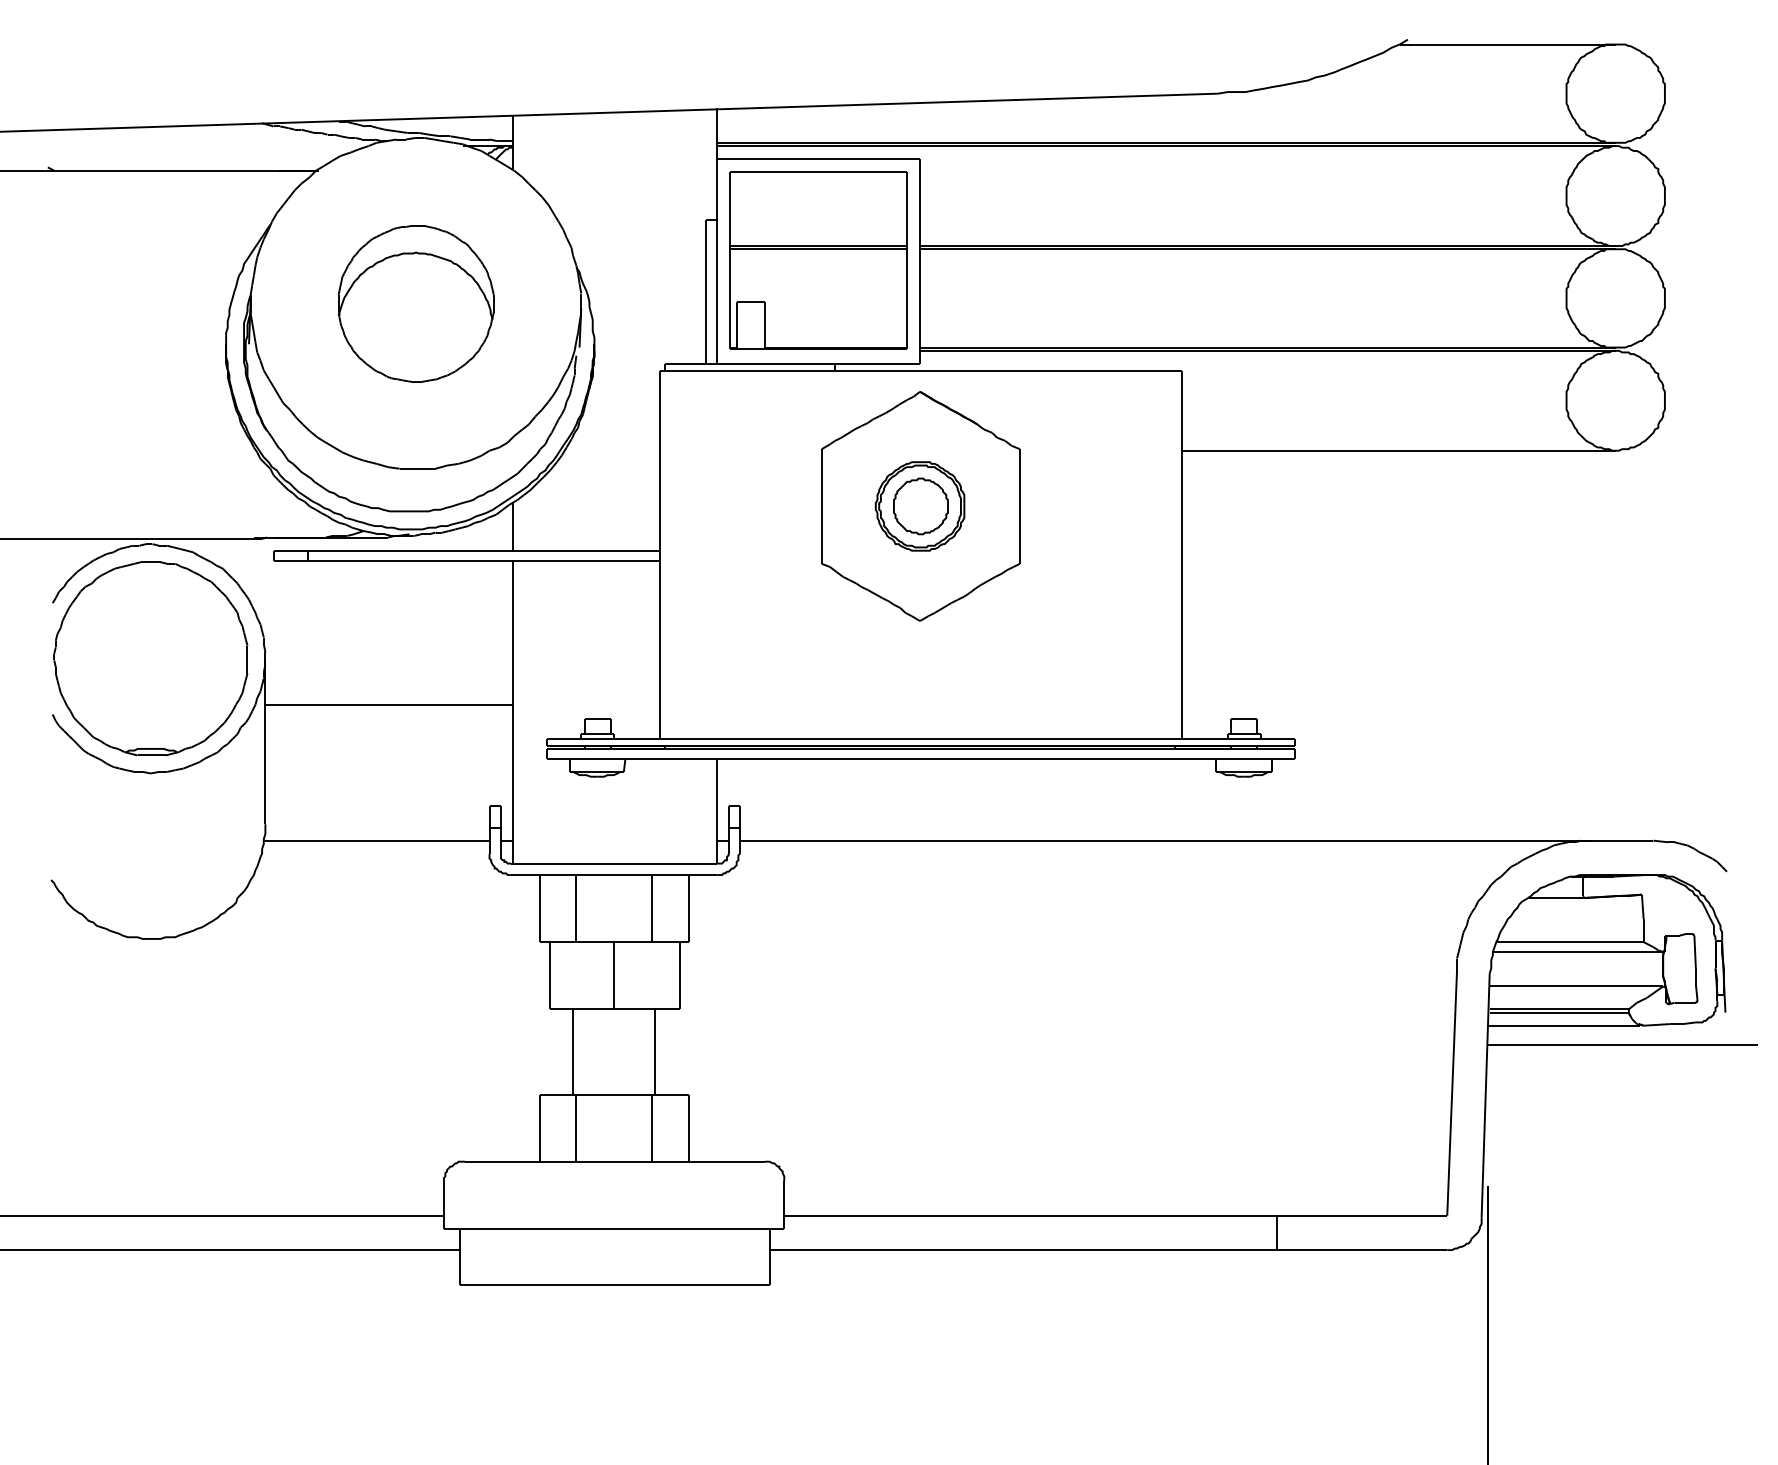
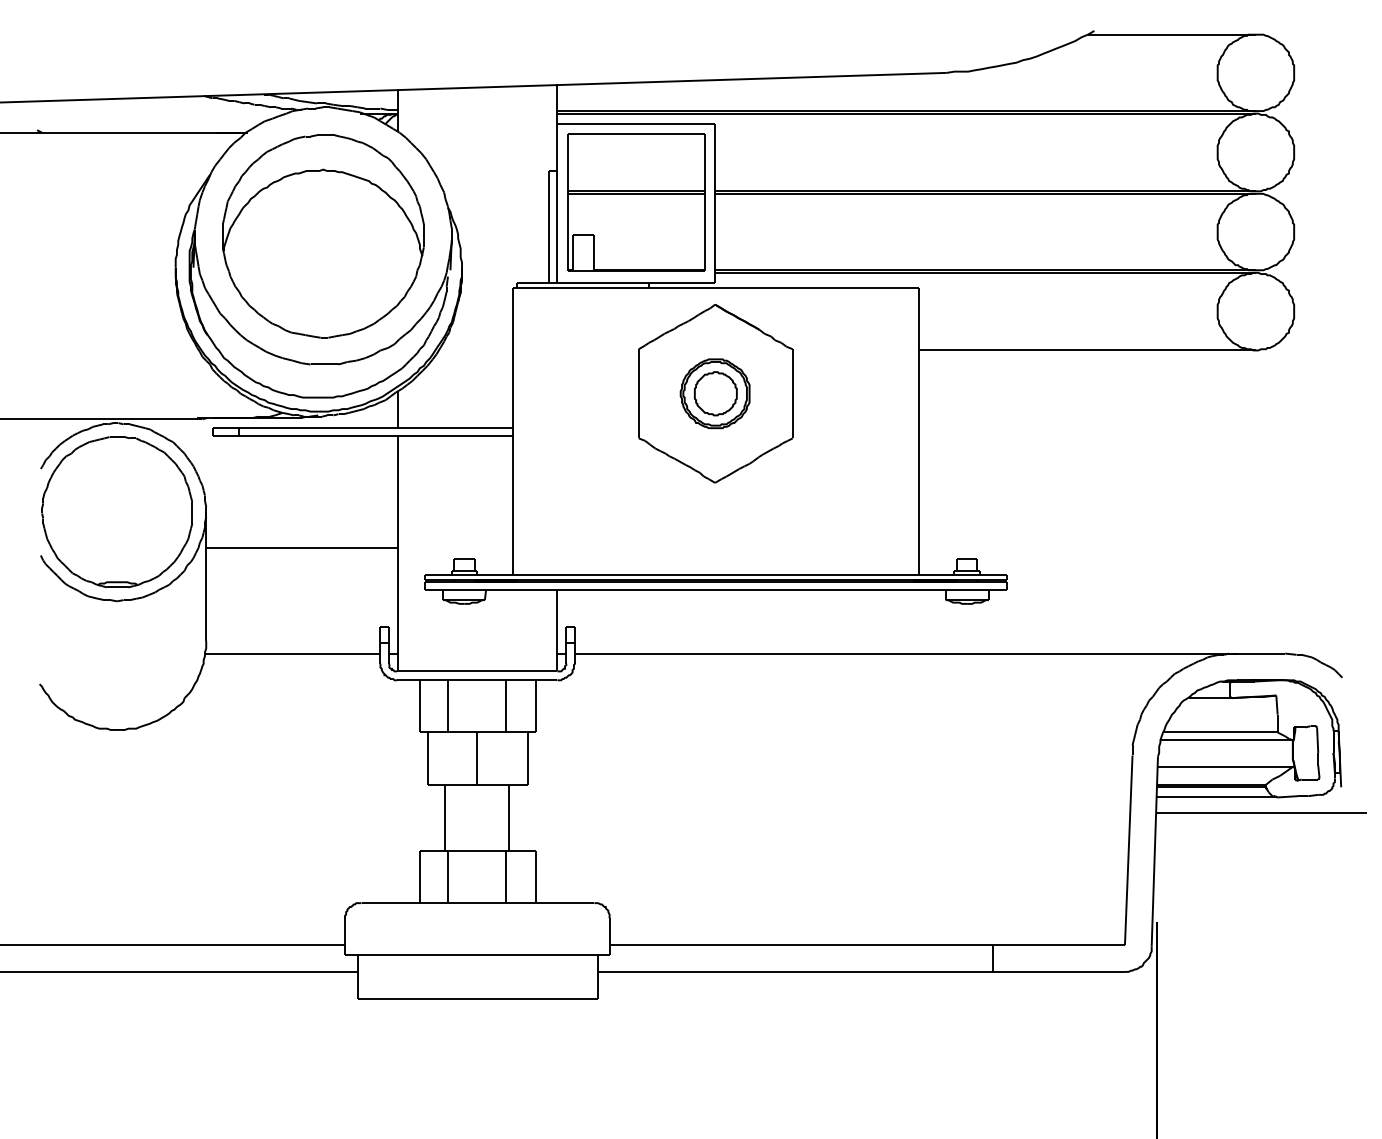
part: (416, 304) -> (323, 236), size x1.67

